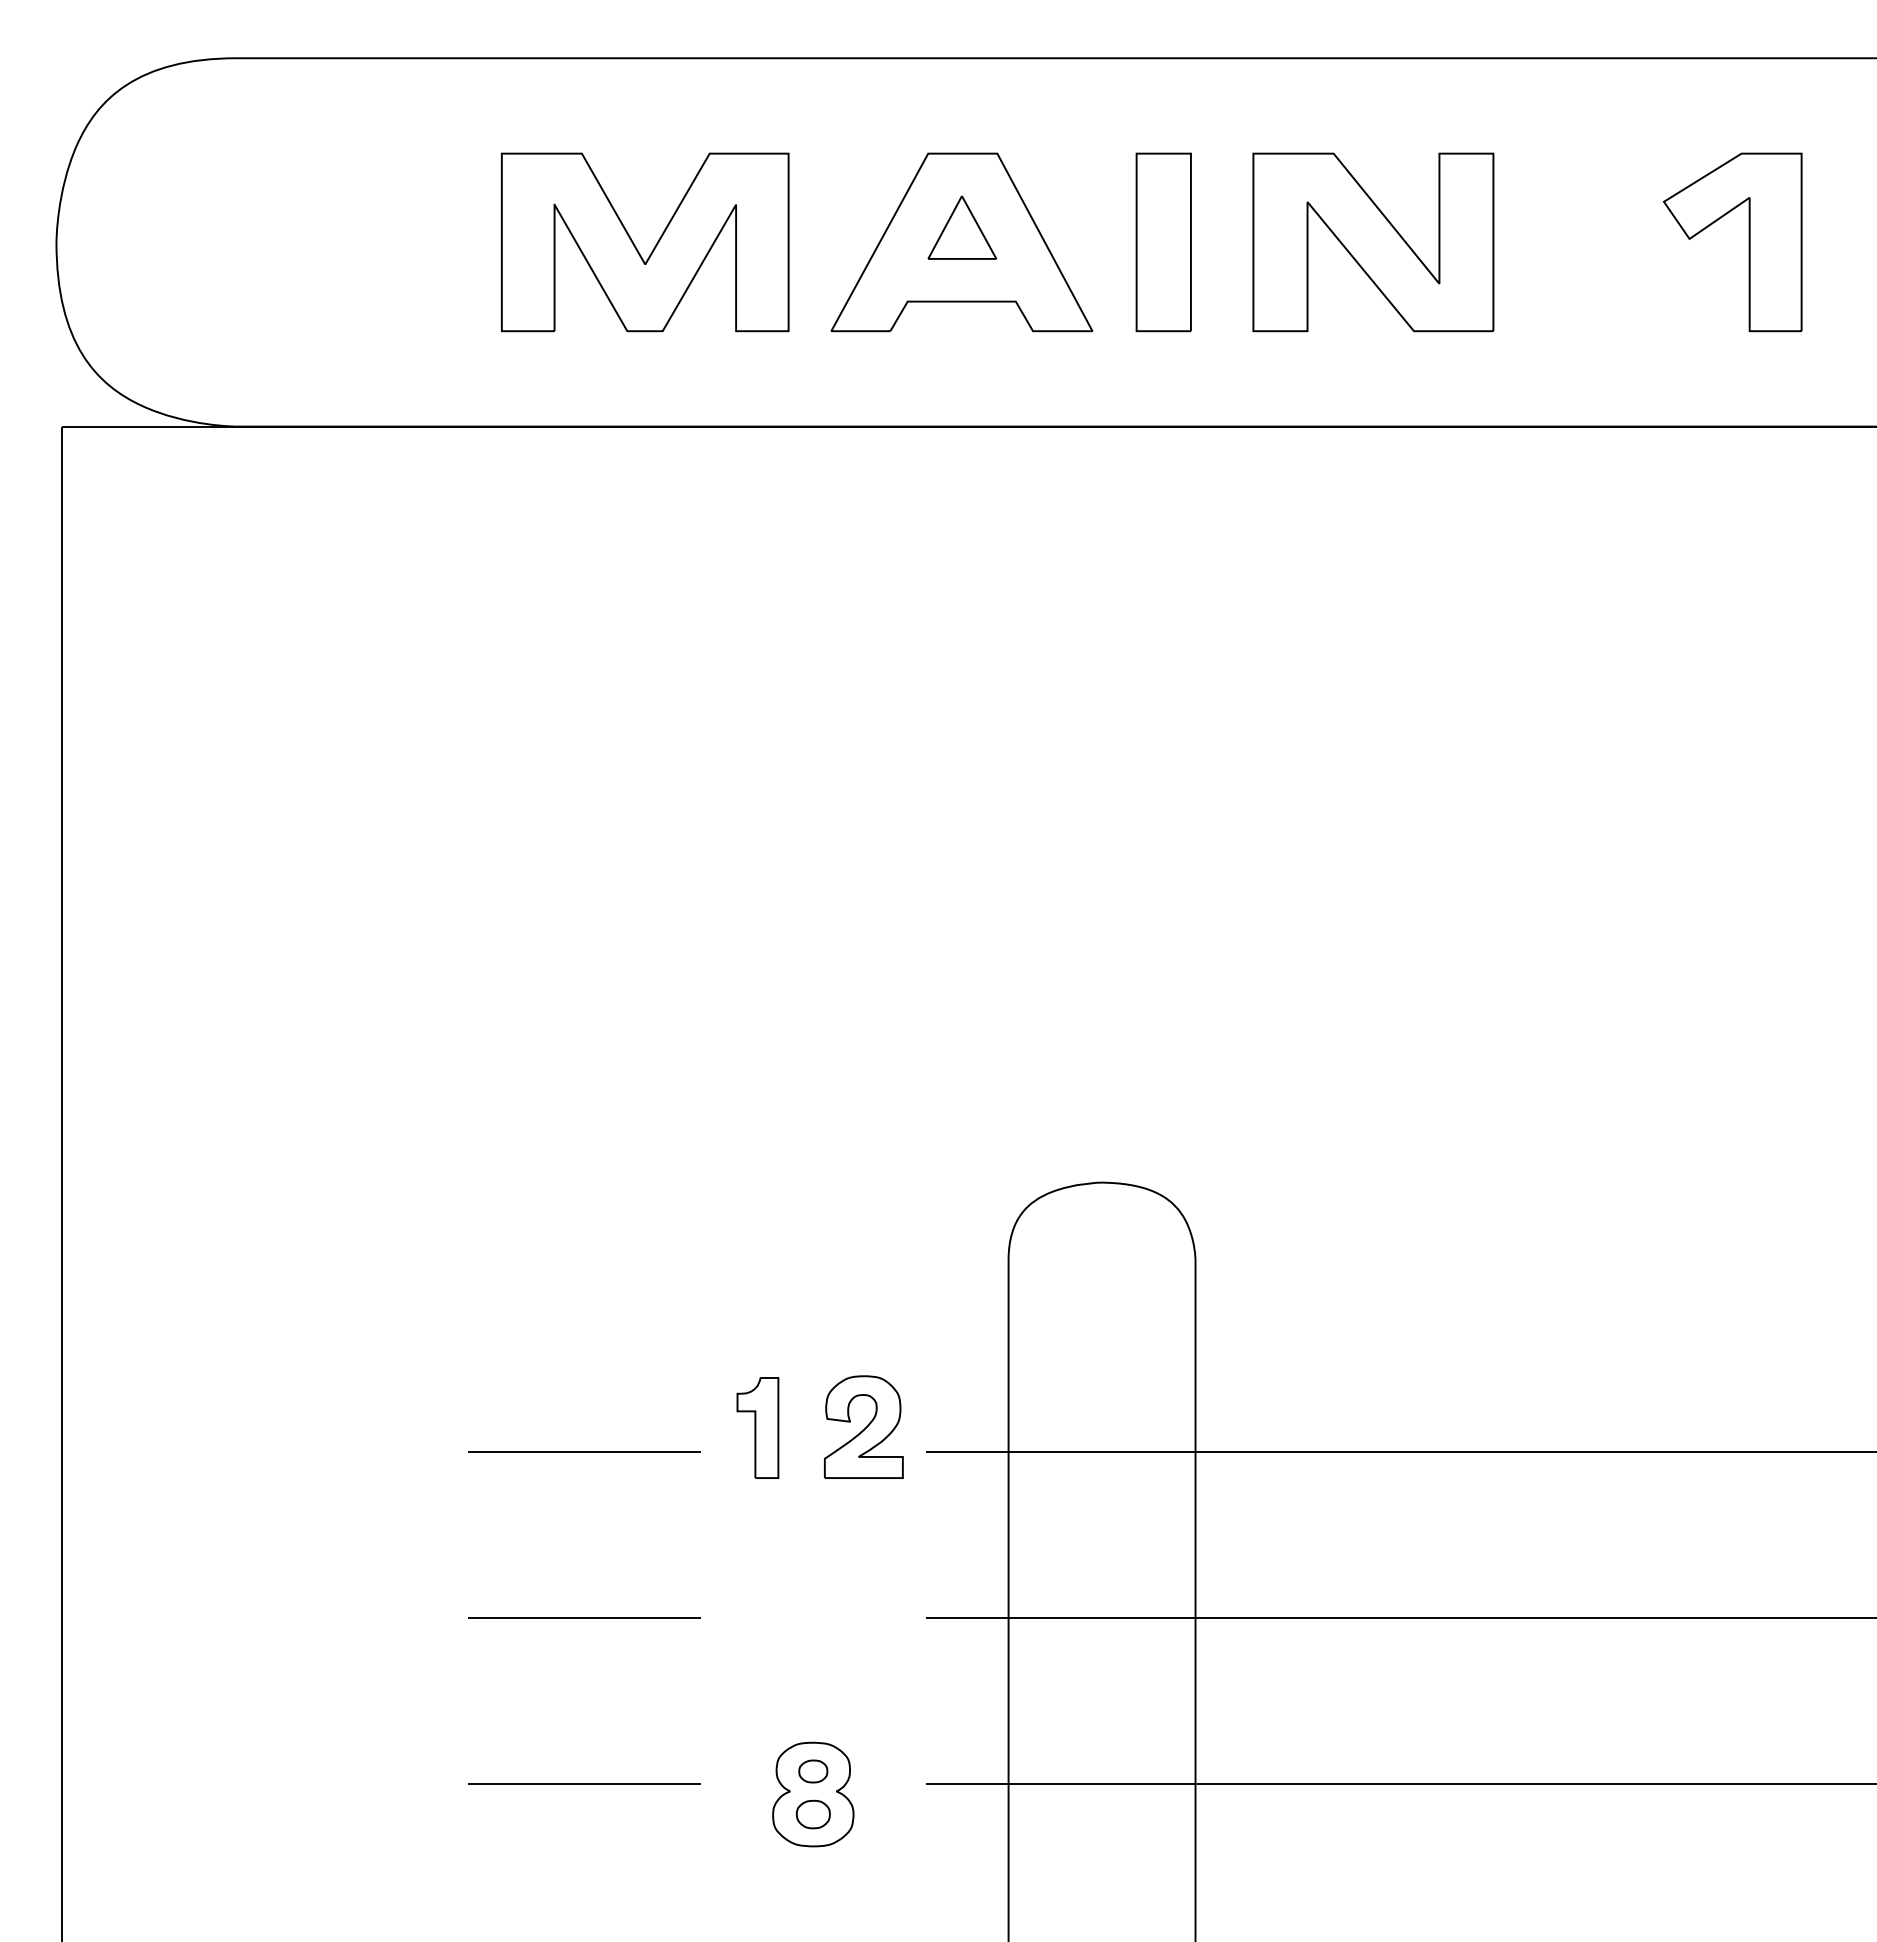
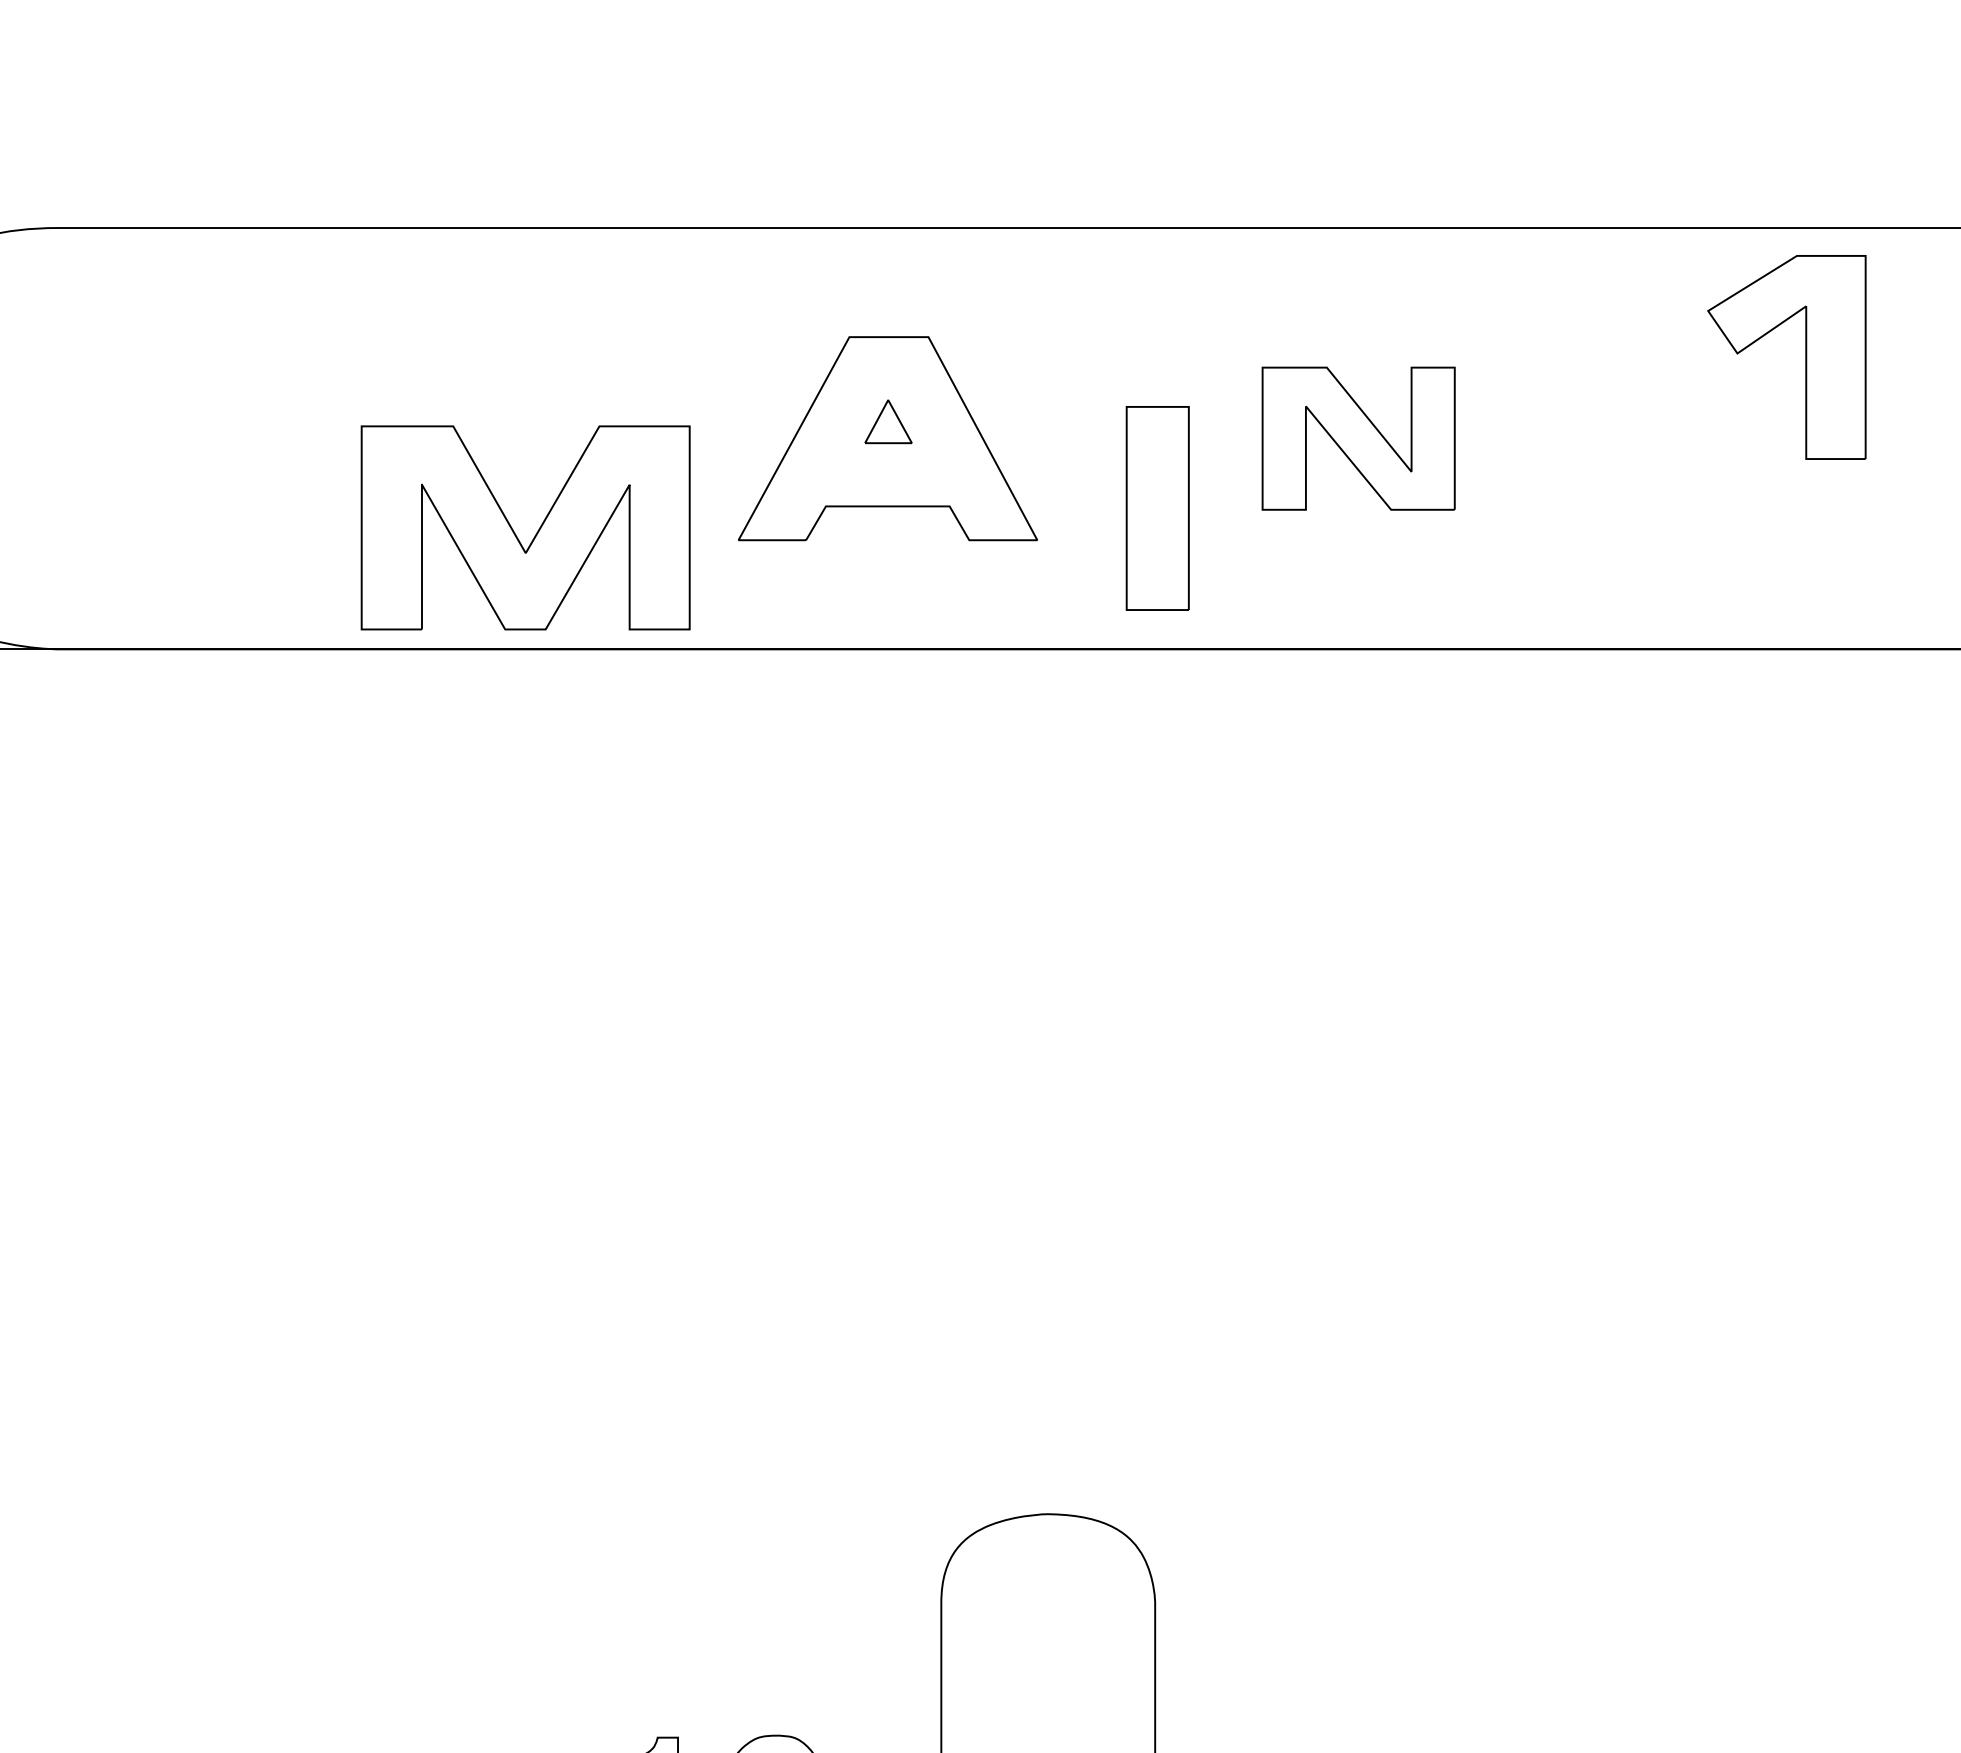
part: (962, 227) -> (888, 421), size x0.6
part: (1163, 242) -> (1157, 508), moved
part: (1373, 242) -> (1358, 438), size x0.7
part: (1748, 242) -> (1804, 357), moved
part: (654, 246) -> (536, 532), moved

